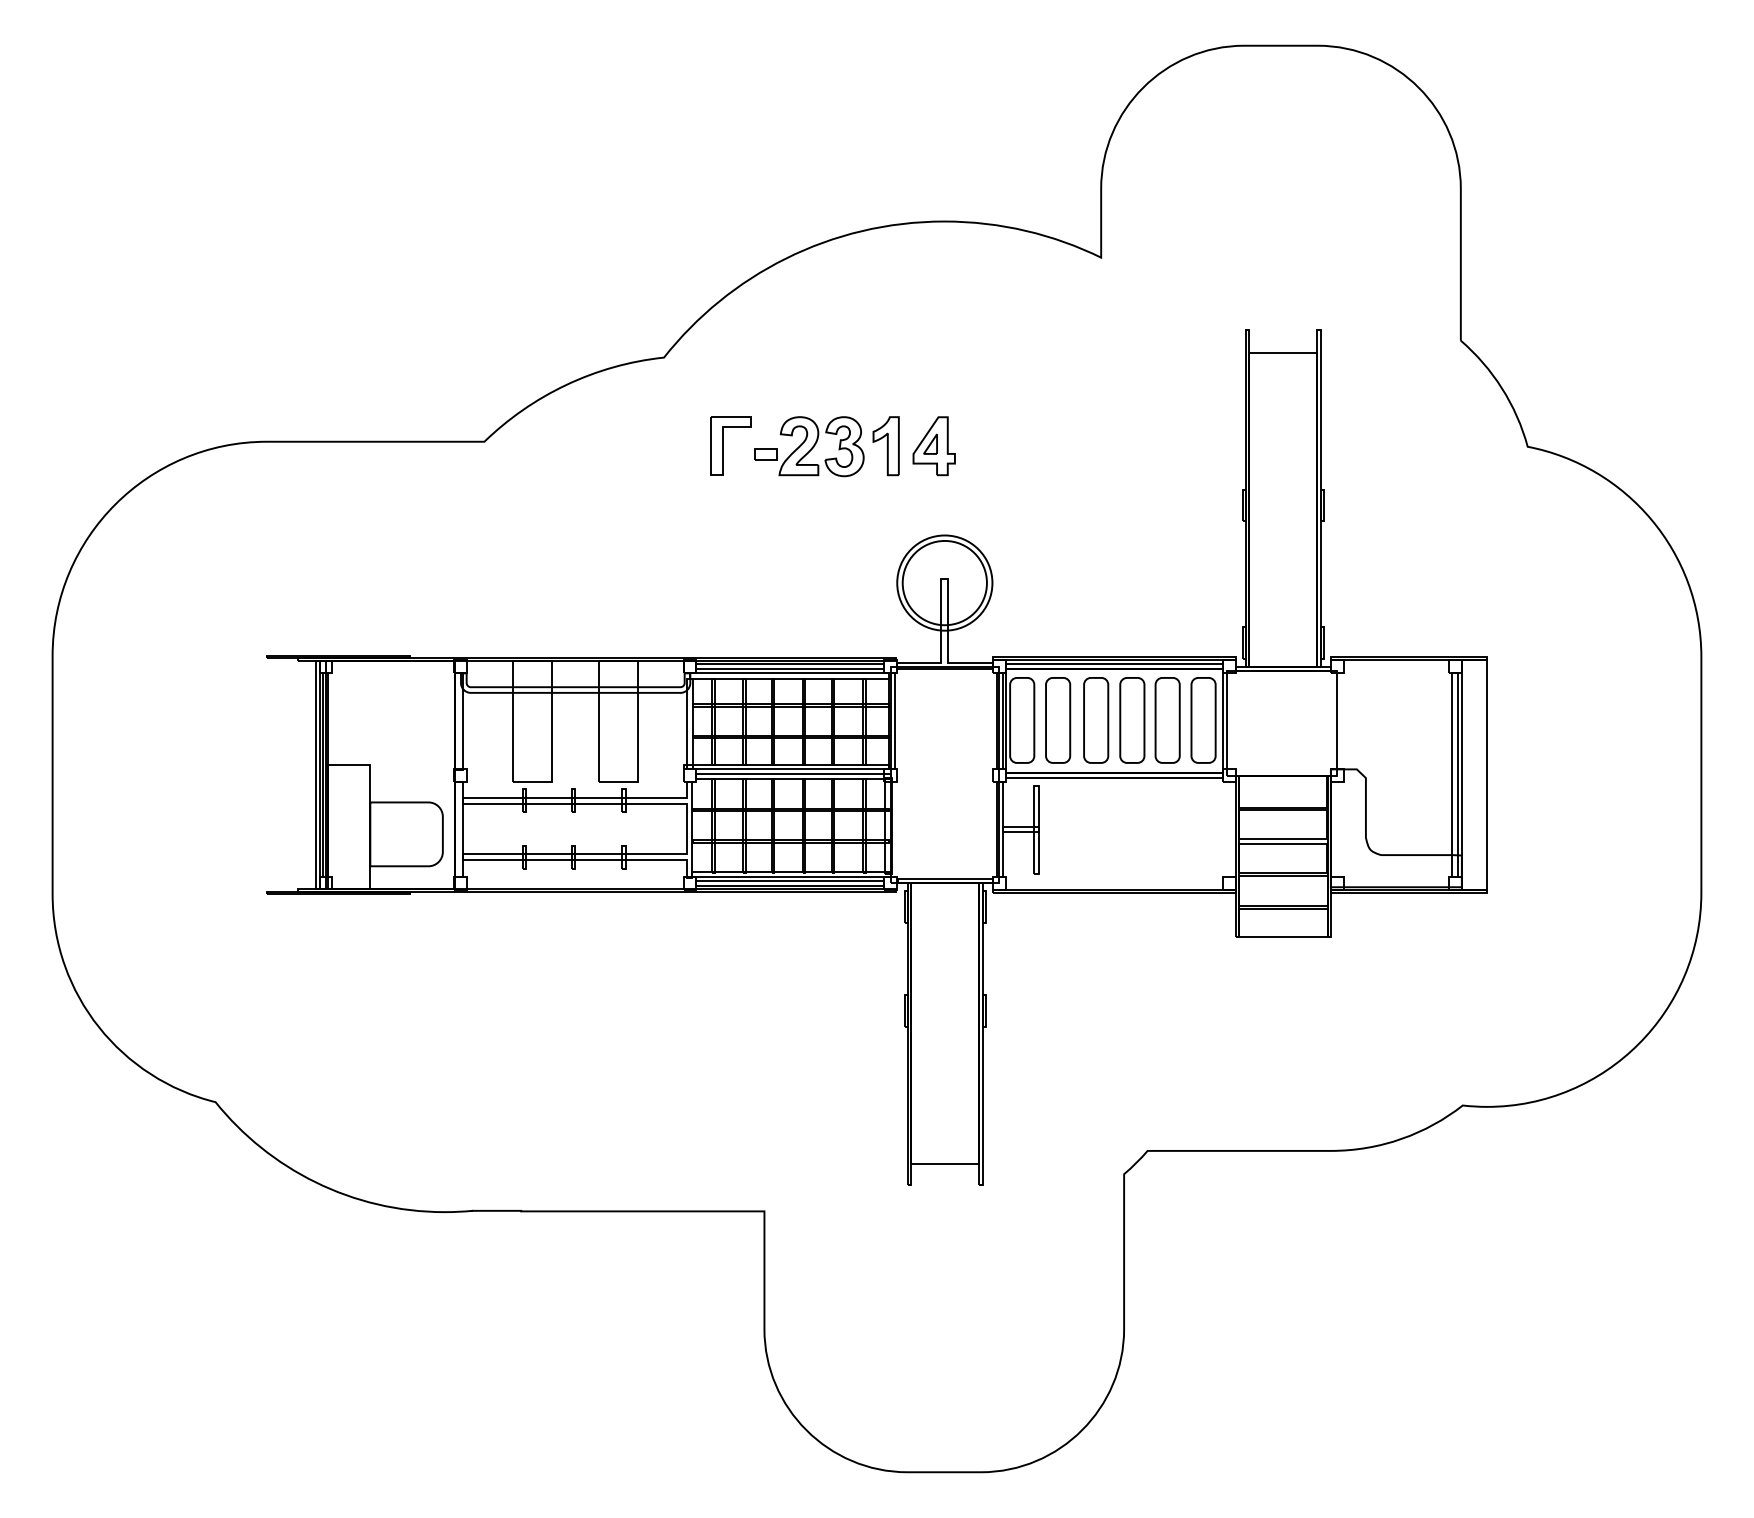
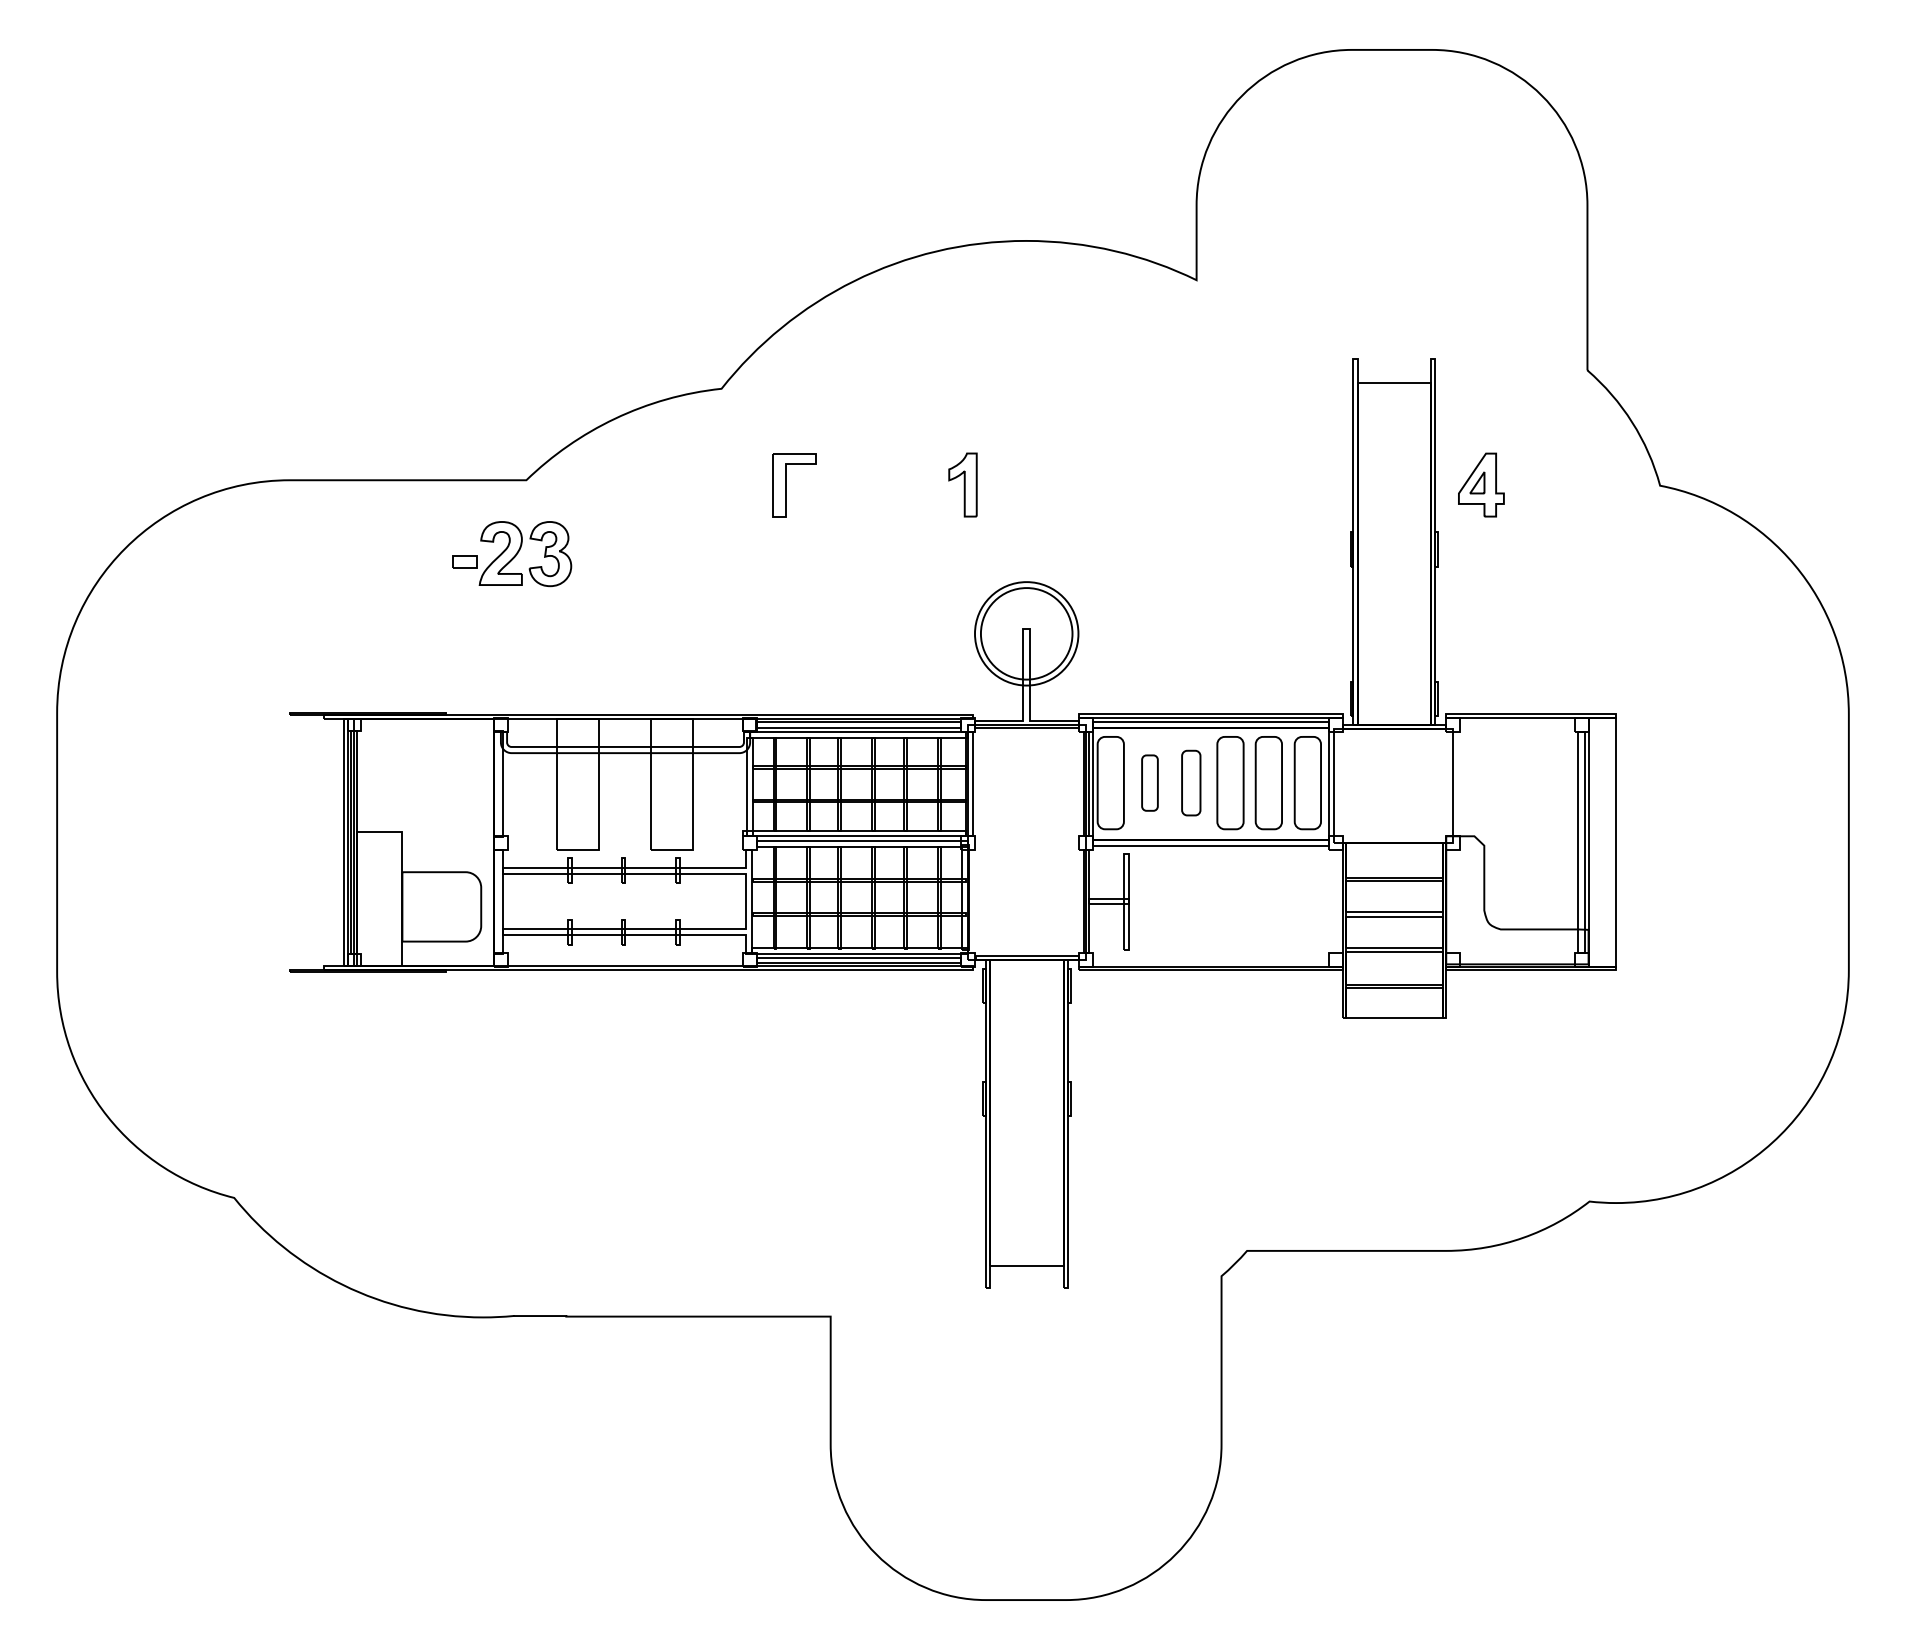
part: (809, 446) -> (512, 553), moved
part: (933, 446) -> (1480, 485), moved
part: (1058, 720) -> (1150, 783), size x0.6
part: (1096, 720) -> (1191, 783), size x0.7

